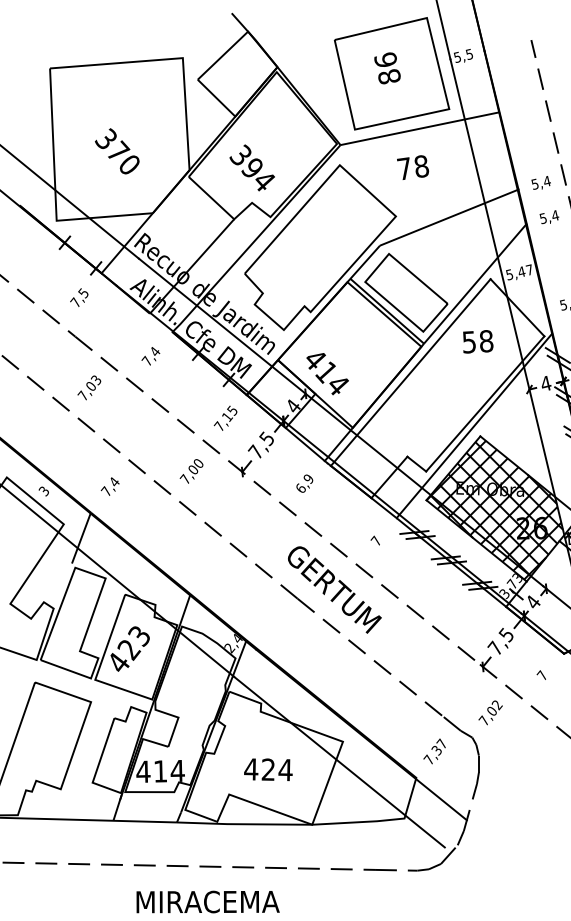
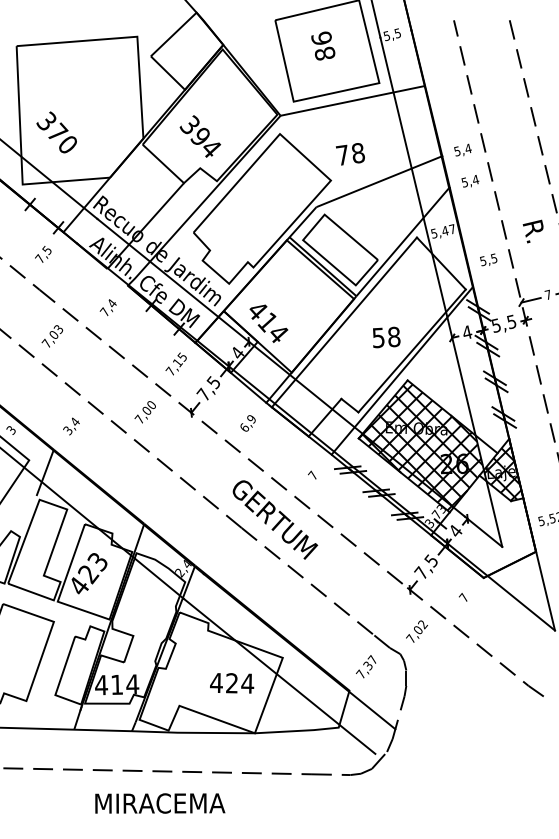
text: (116, 151) -> (56, 132), moved
text: (413, 167) -> (350, 154), moved
text: (477, 341) -> (386, 337), moved
text: (105, 491) -> (67, 430), 7,4 -> 3,4
text: (268, 769) -> (232, 683), moved

